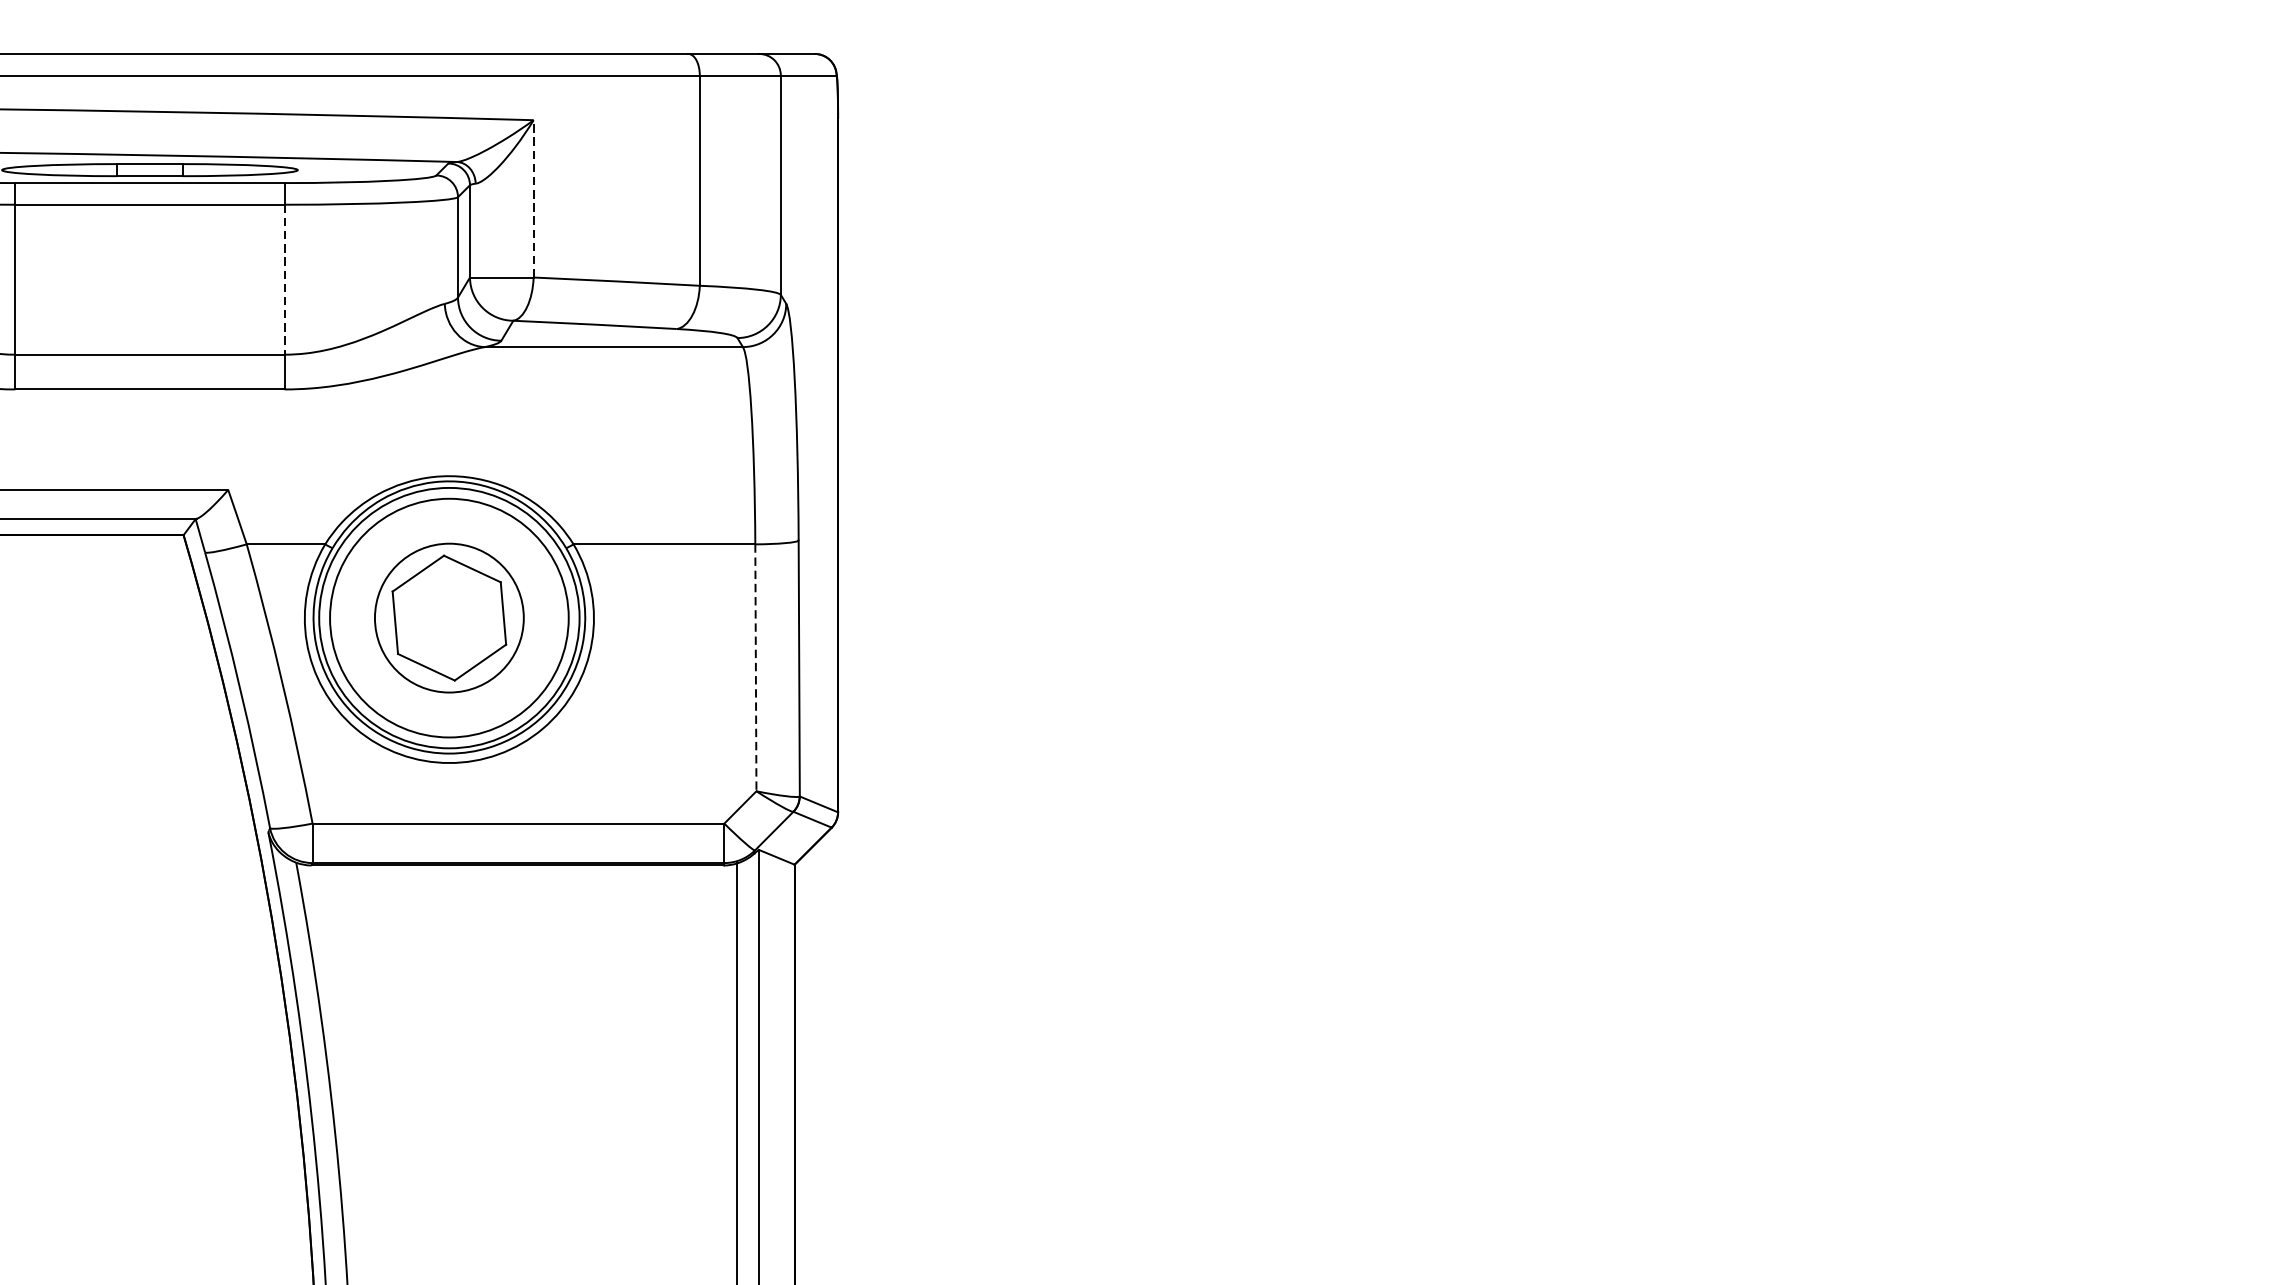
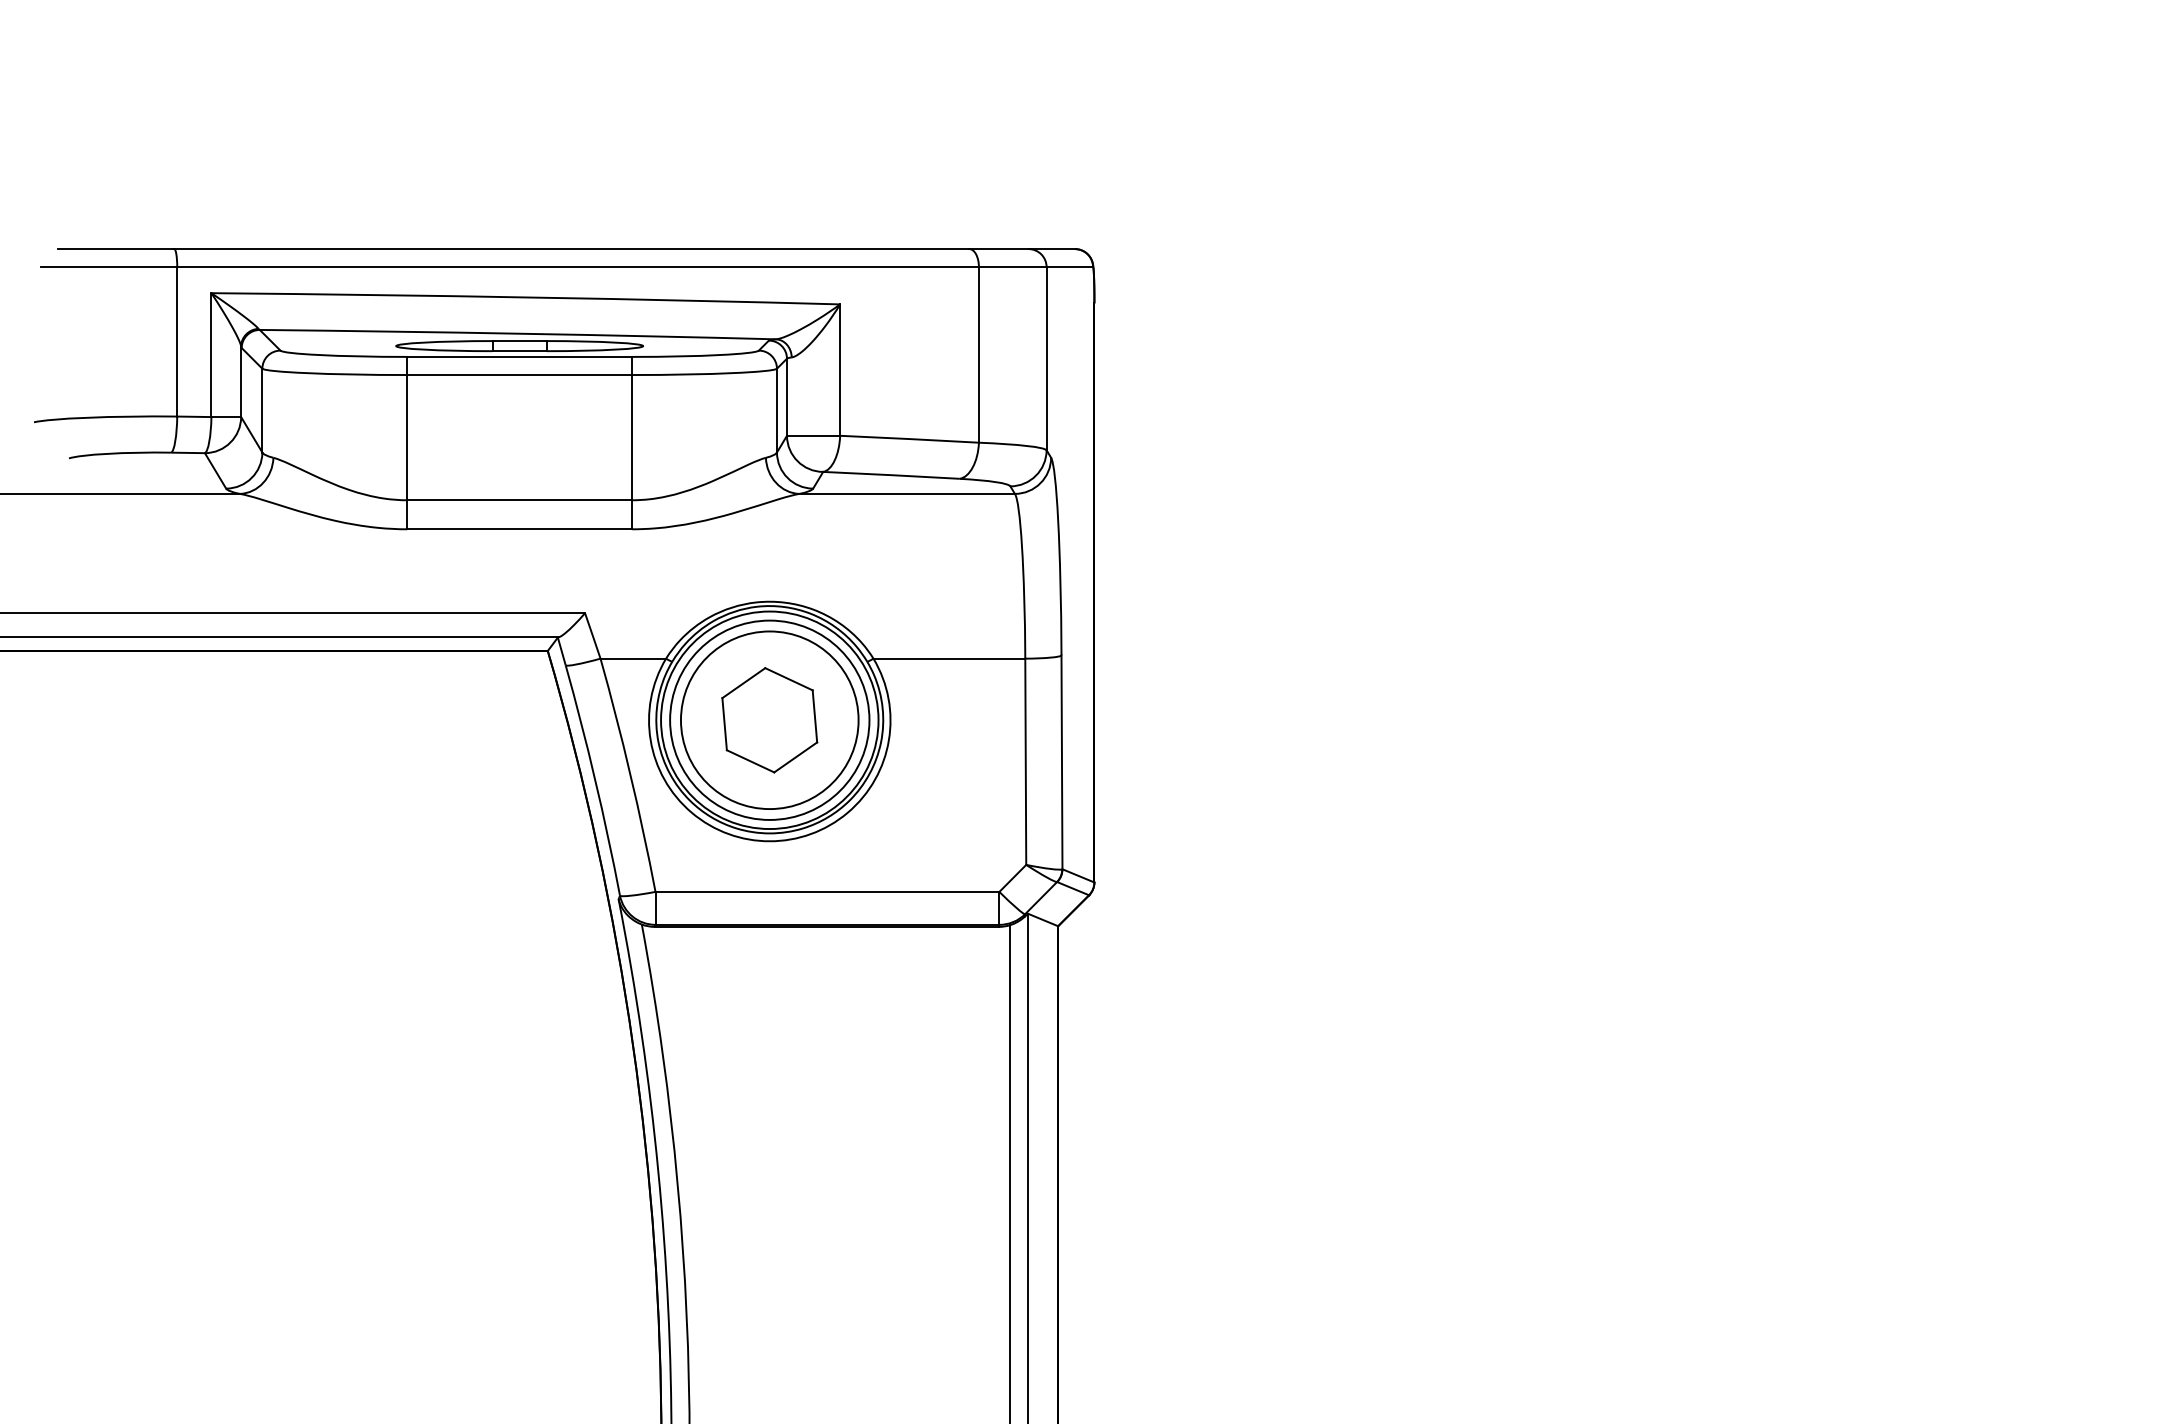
line: (534, 199) -> (840, 370), dashed -> solid
line: (285, 279) -> (632, 437), dashed -> solid
circle: (449, 618) -> (769, 720), size x1.43
line: (755, 668) -> (1025, 762), dashed -> solid

